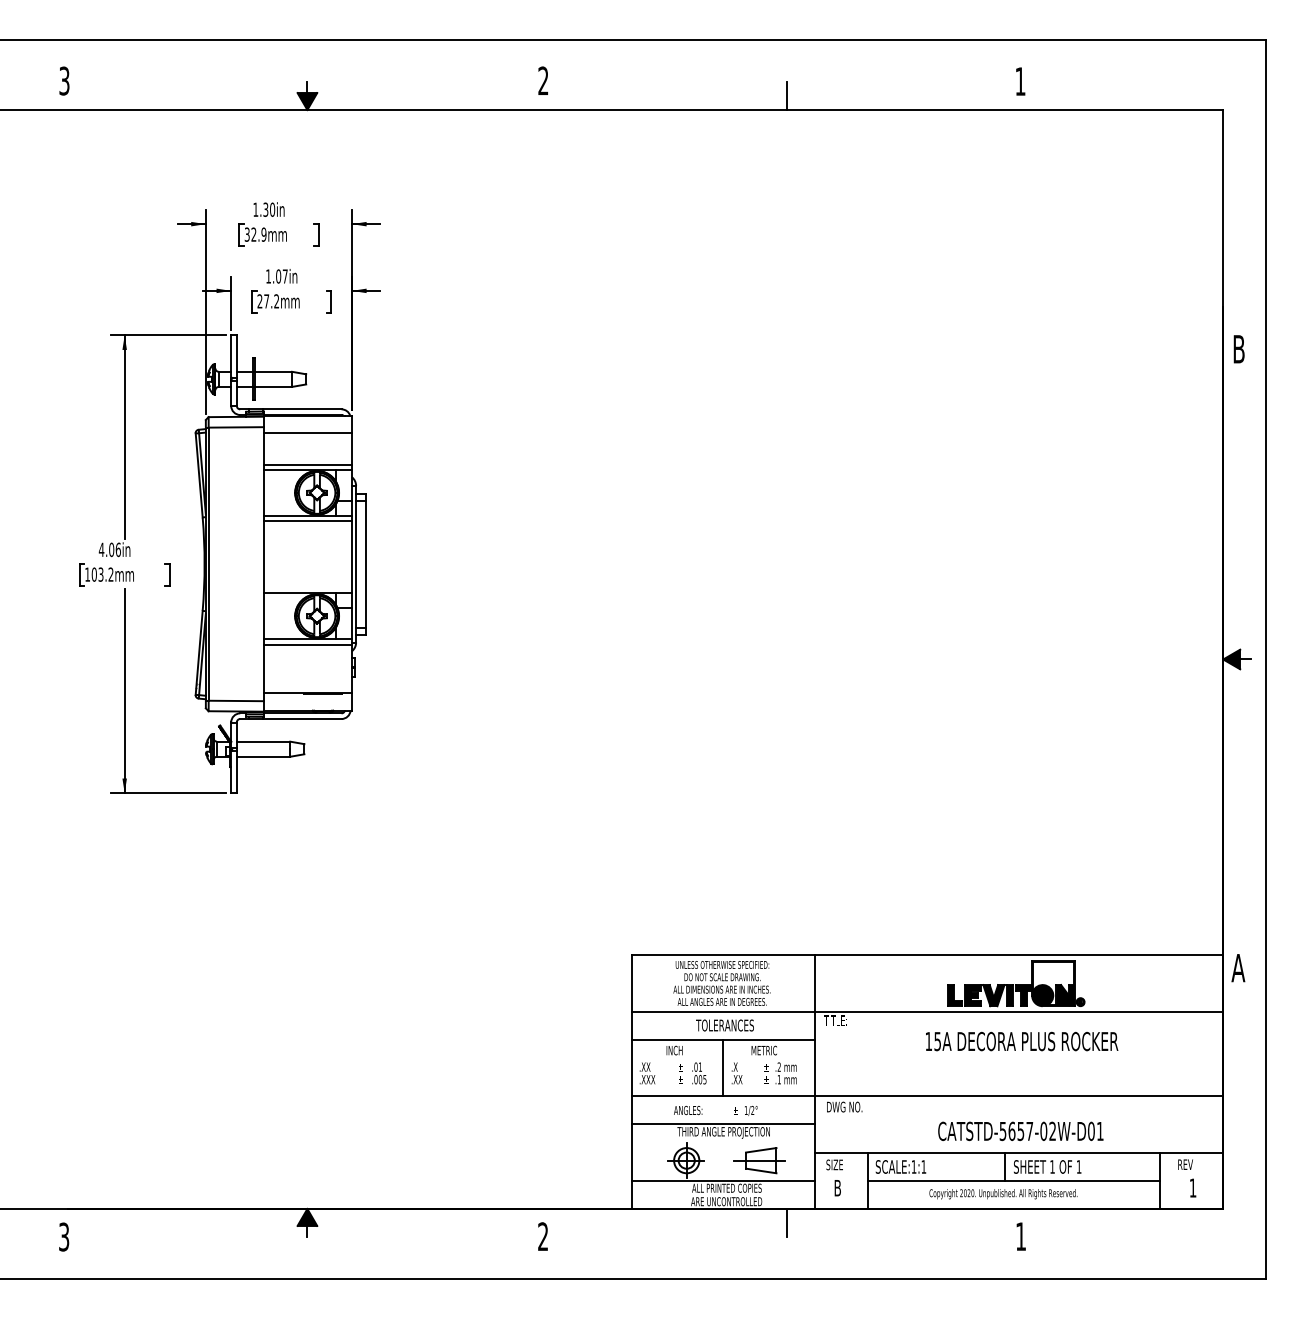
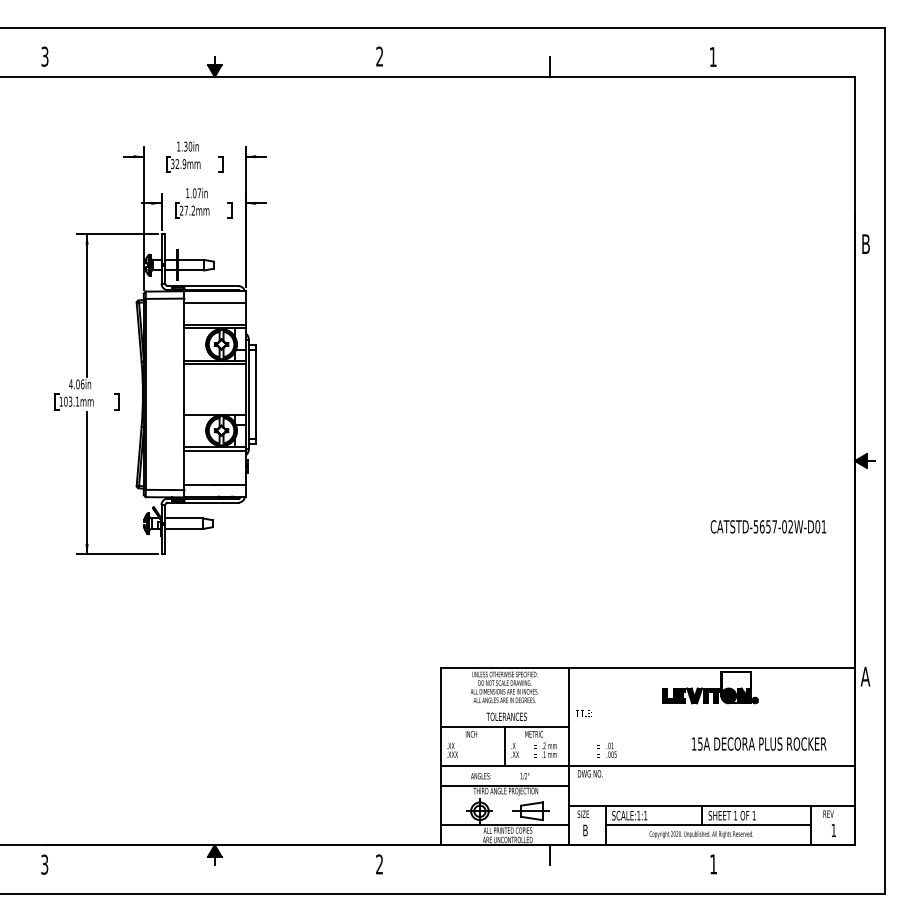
text: (110, 574) -> (77, 401), 103.2mm -> 103.1mm
line: (926, 1012) -> (647, 707), removed
text: (1022, 1040) -> (759, 743), moved
text: (691, 1072) -> (606, 749), moved
text: (1020, 1130) -> (768, 526), moved

